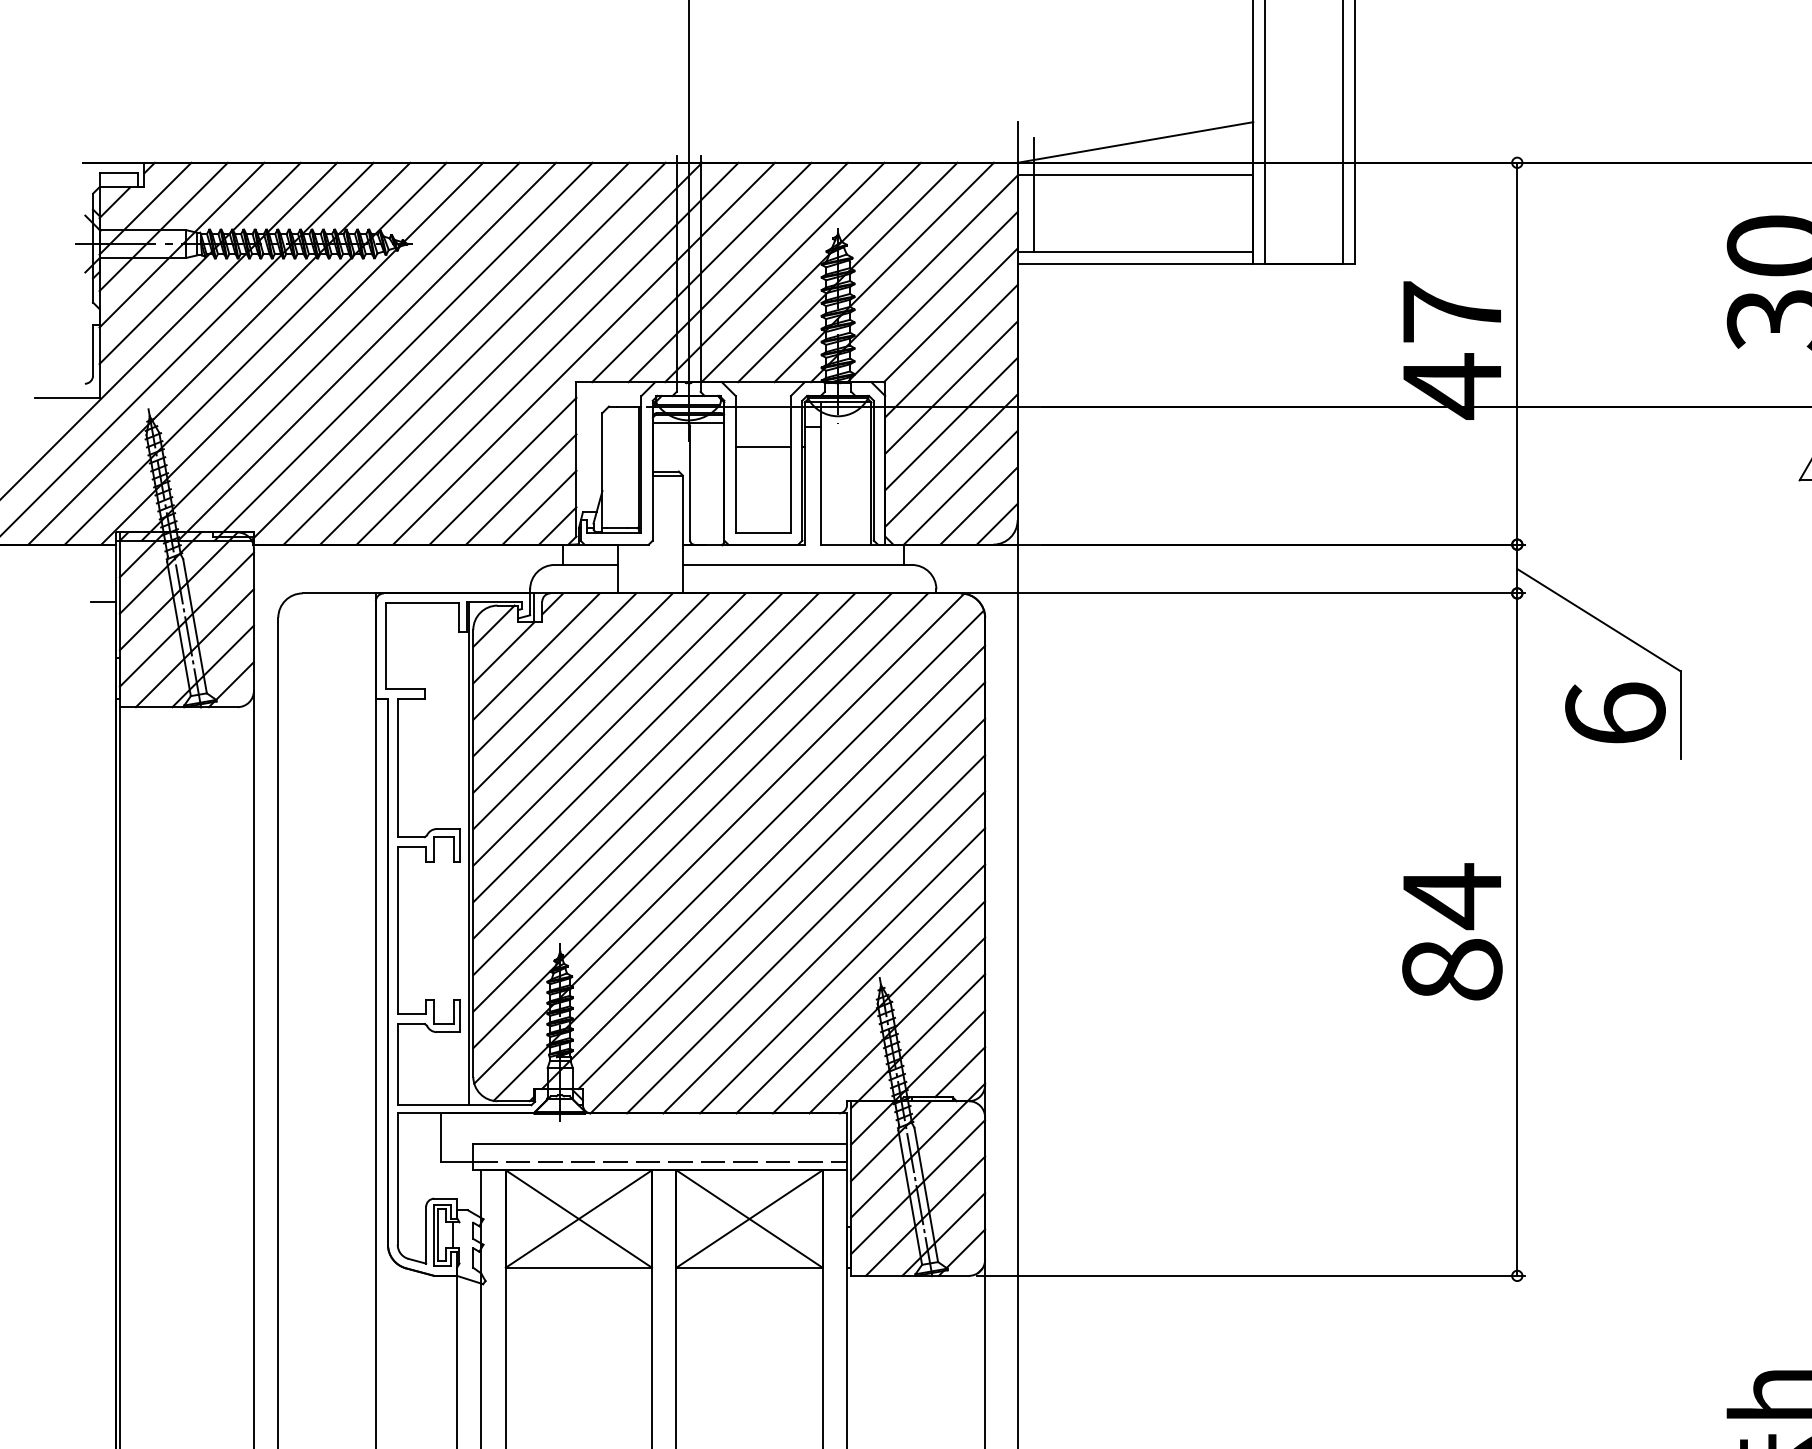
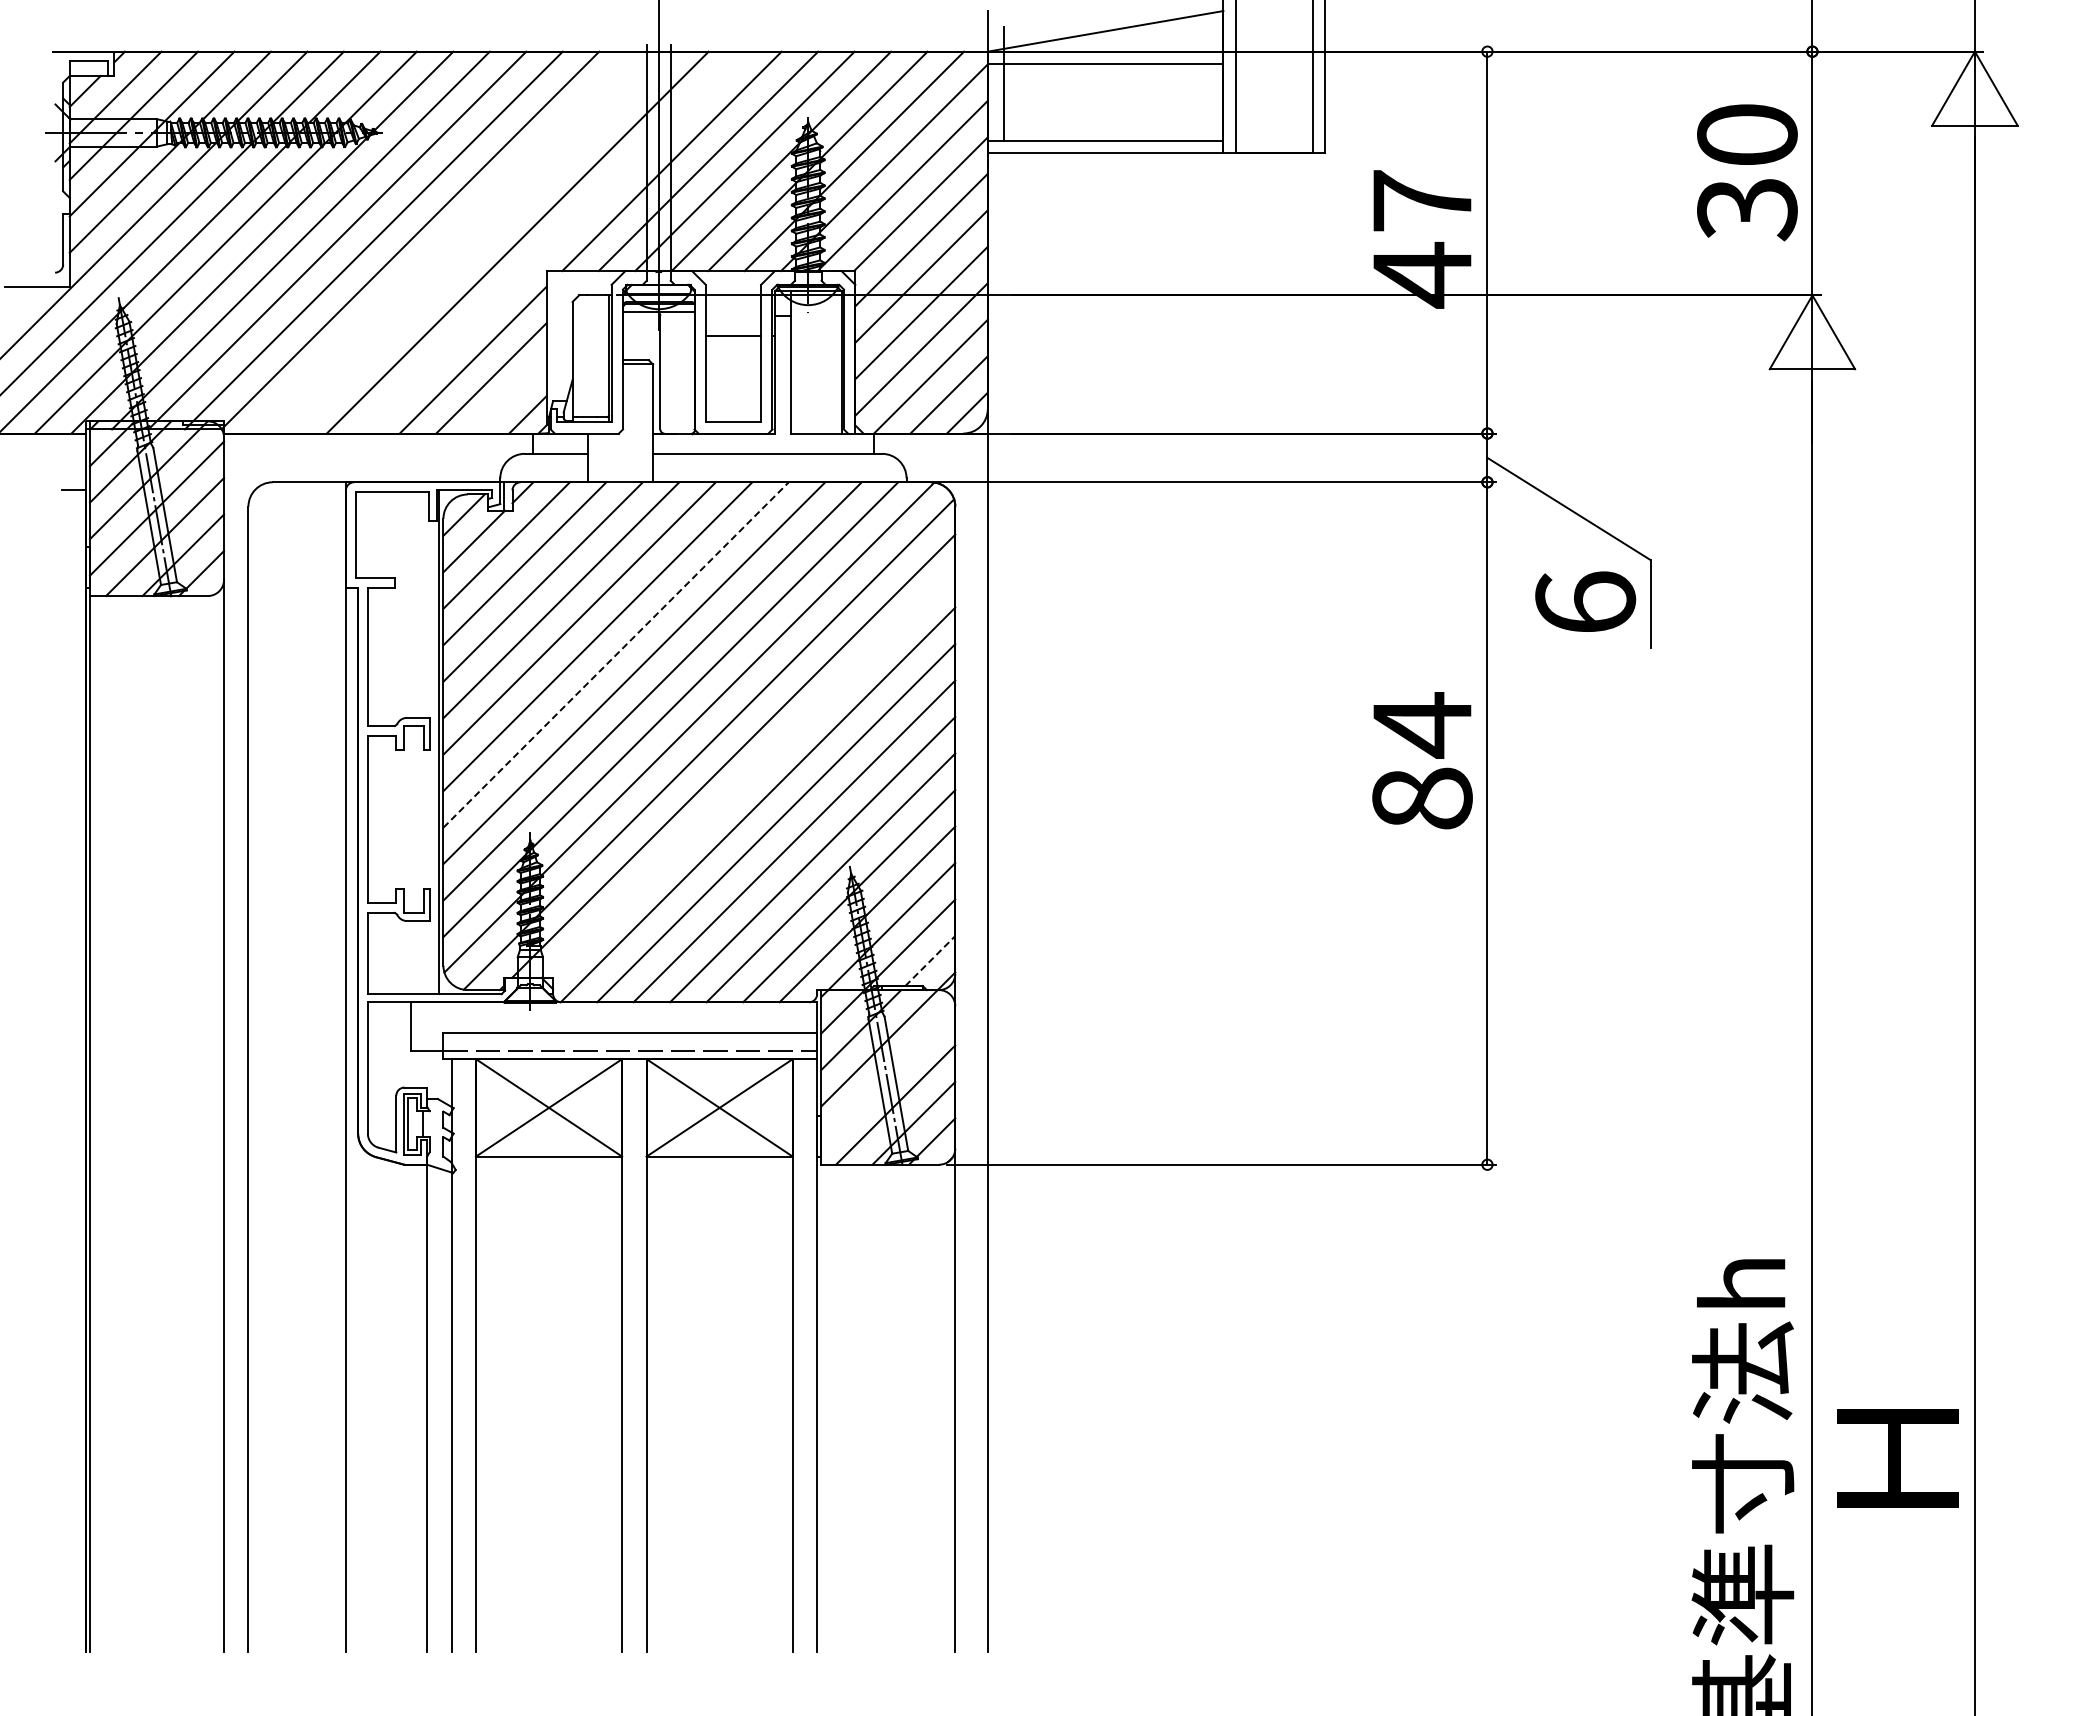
line: (474, 353) -> (444, 242), removed
line: (511, 353) -> (481, 242), removed
line: (584, 353) -> (554, 242), removed
line: (539, 507) -> (509, 396), removed
line: (646, 765) -> (616, 654), solid -> dashed
line: (781, 885) -> (751, 774), removed
text: (1452, 931) -> (1422, 760), moved
line: (960, 1071) -> (930, 960), solid -> dashed
line: (918, 1187) -> (888, 1076), removed

